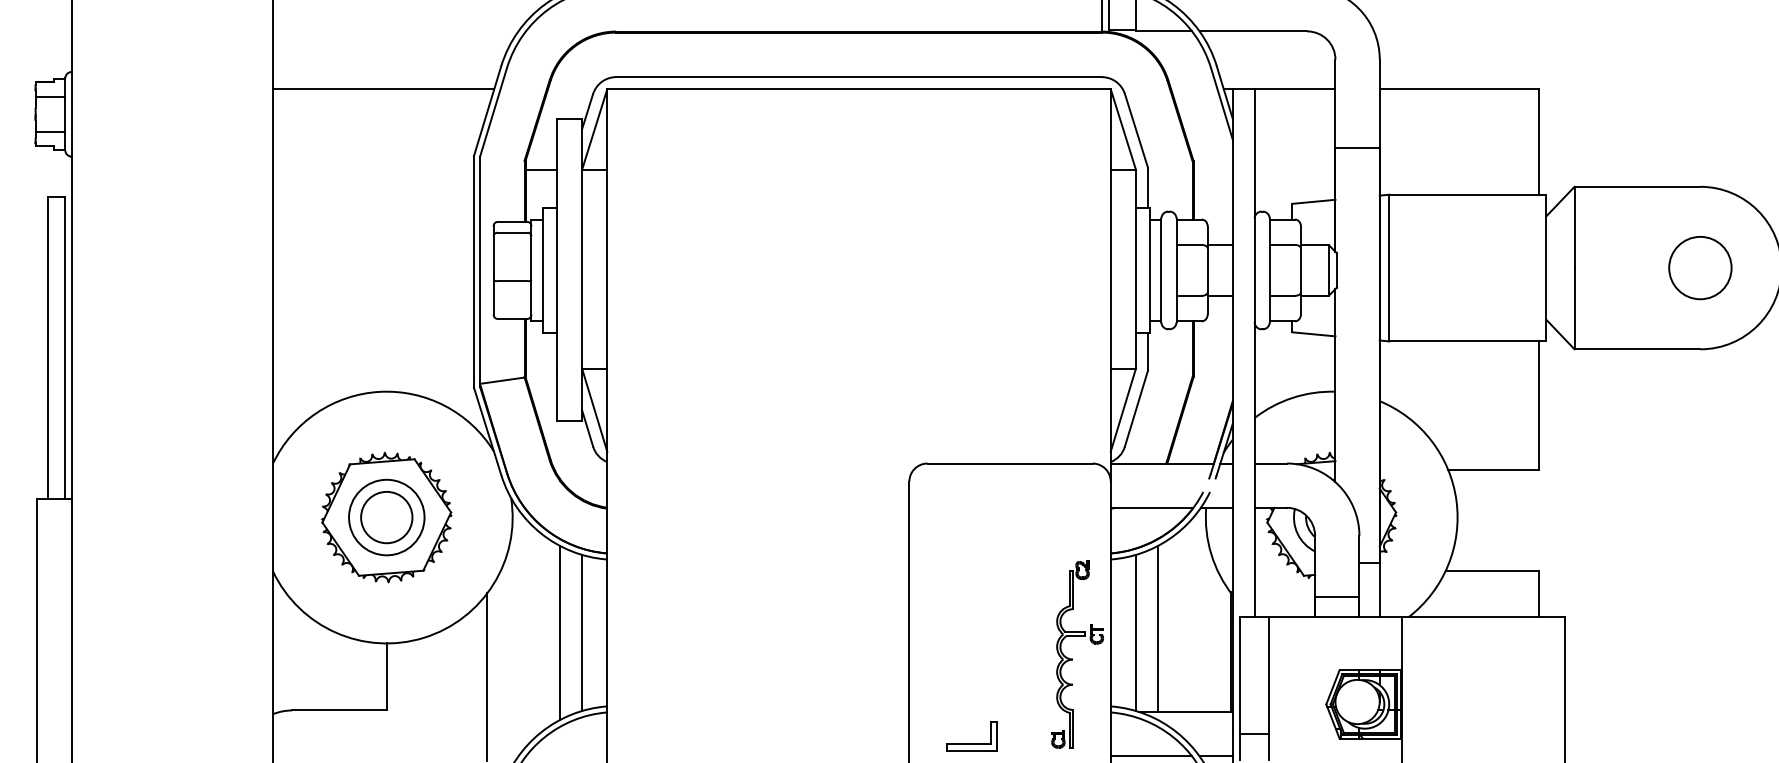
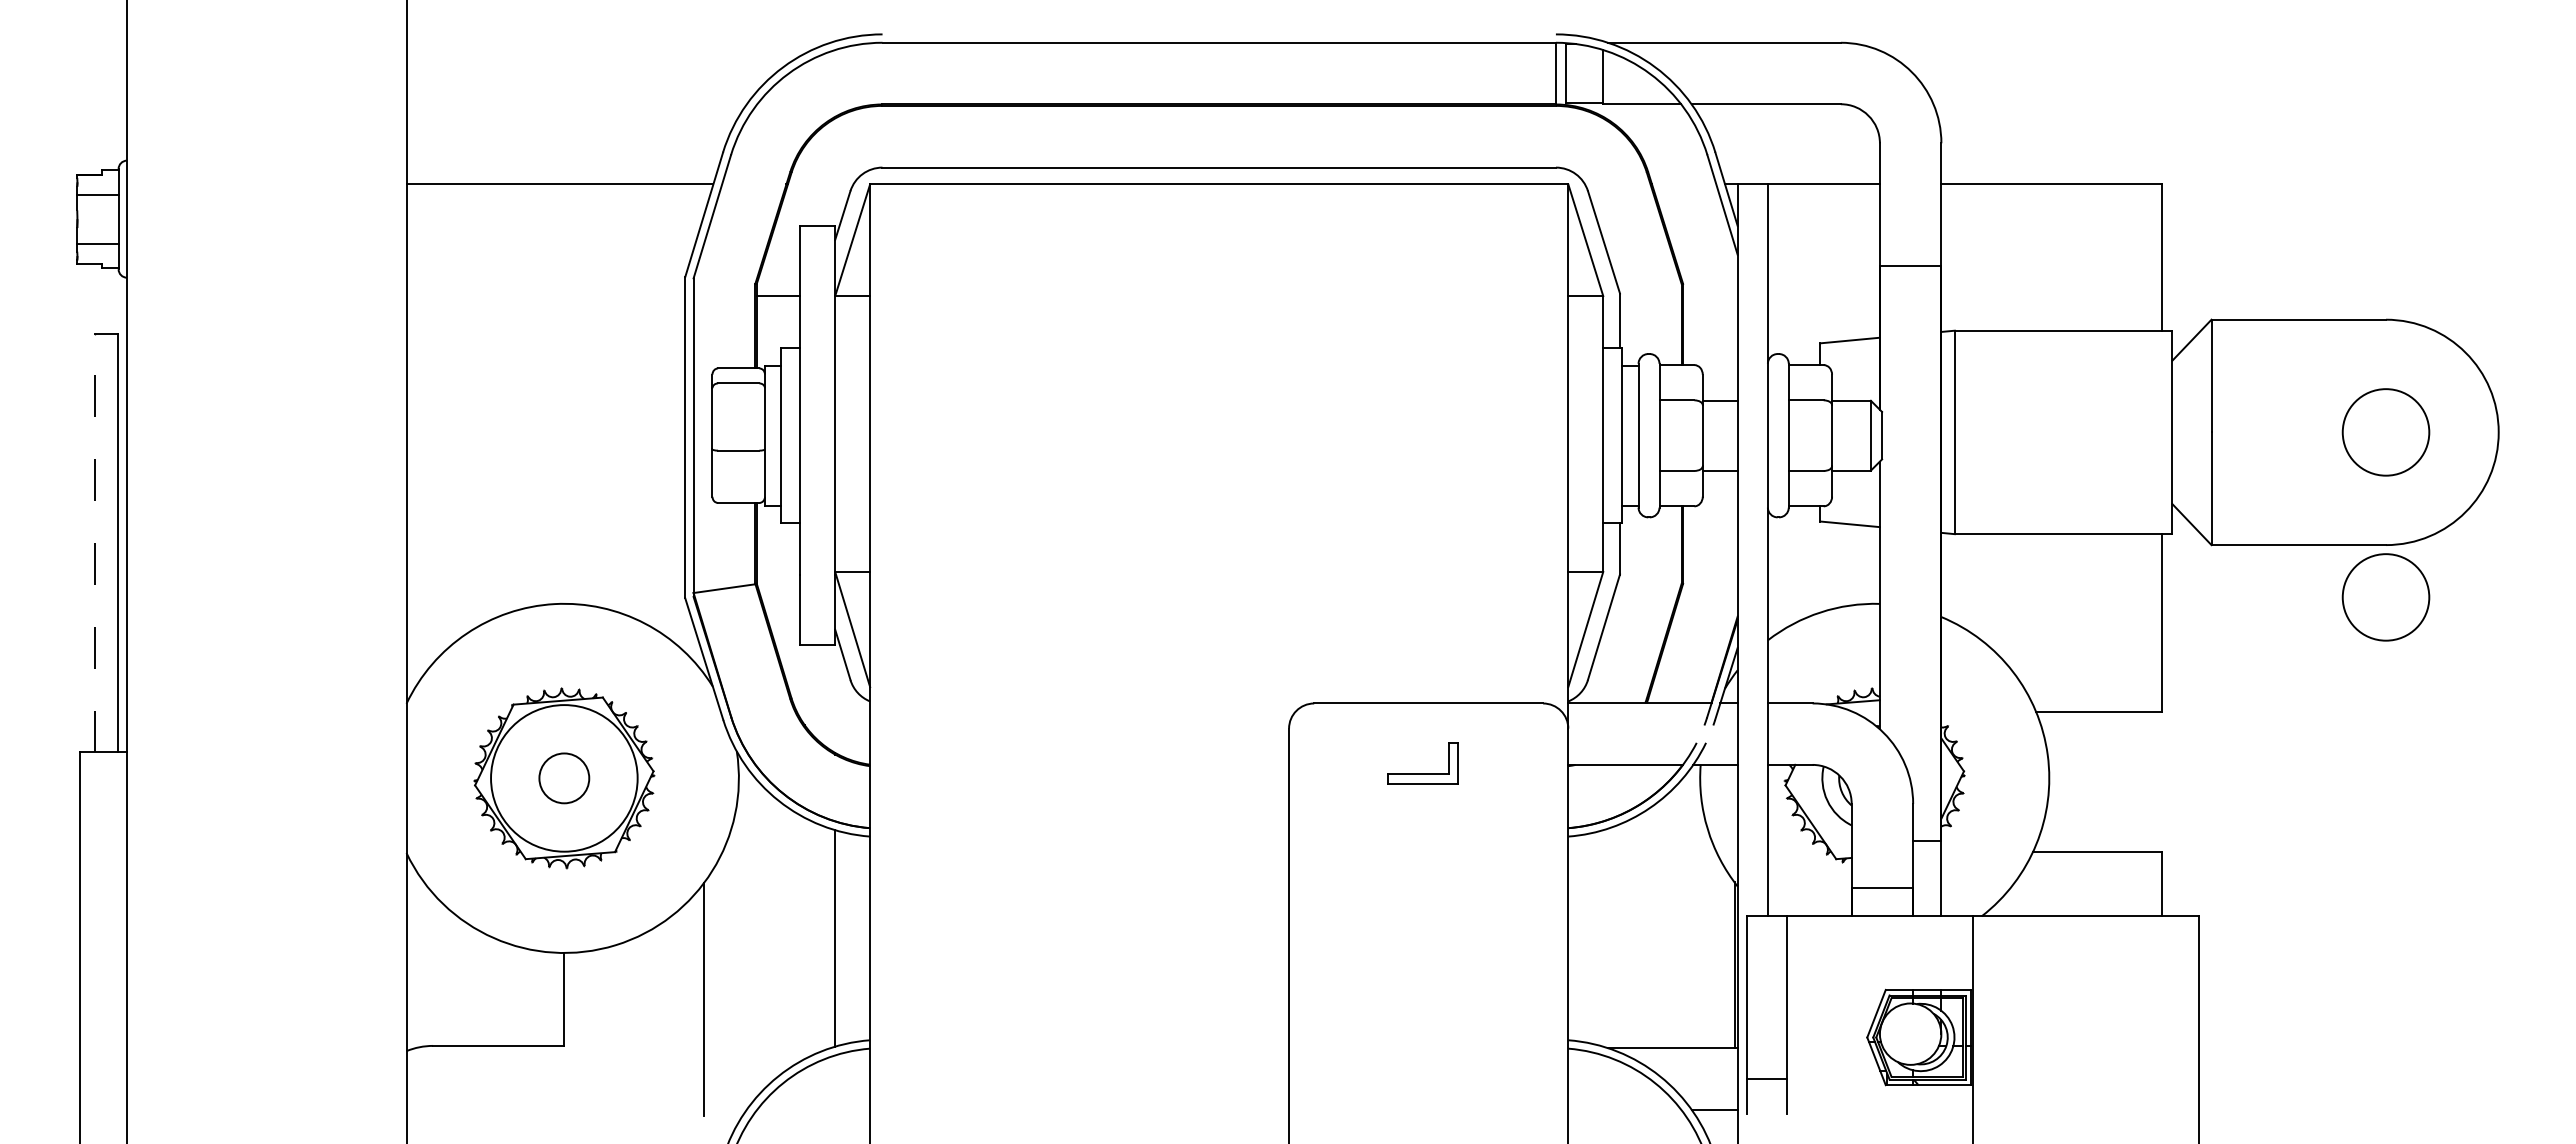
line: (47, 347) -> (94, 542), solid -> dashed
circle: (1700, 387) -> (2385, 597), added
circle: (386, 517) -> (563, 778), size x0.7
circle: (386, 517) -> (563, 778), size x1.4
line: (1157, 628) -> (1633, 932), removed
line: (559, 633) -> (804, 938), removed
line: (1136, 633) -> (1603, 938), removed
part: (1072, 658) -> (1515, 974), removed
part: (971, 743) -> (1422, 773), moved
line: (1151, 756) -> (1624, 1109), removed

